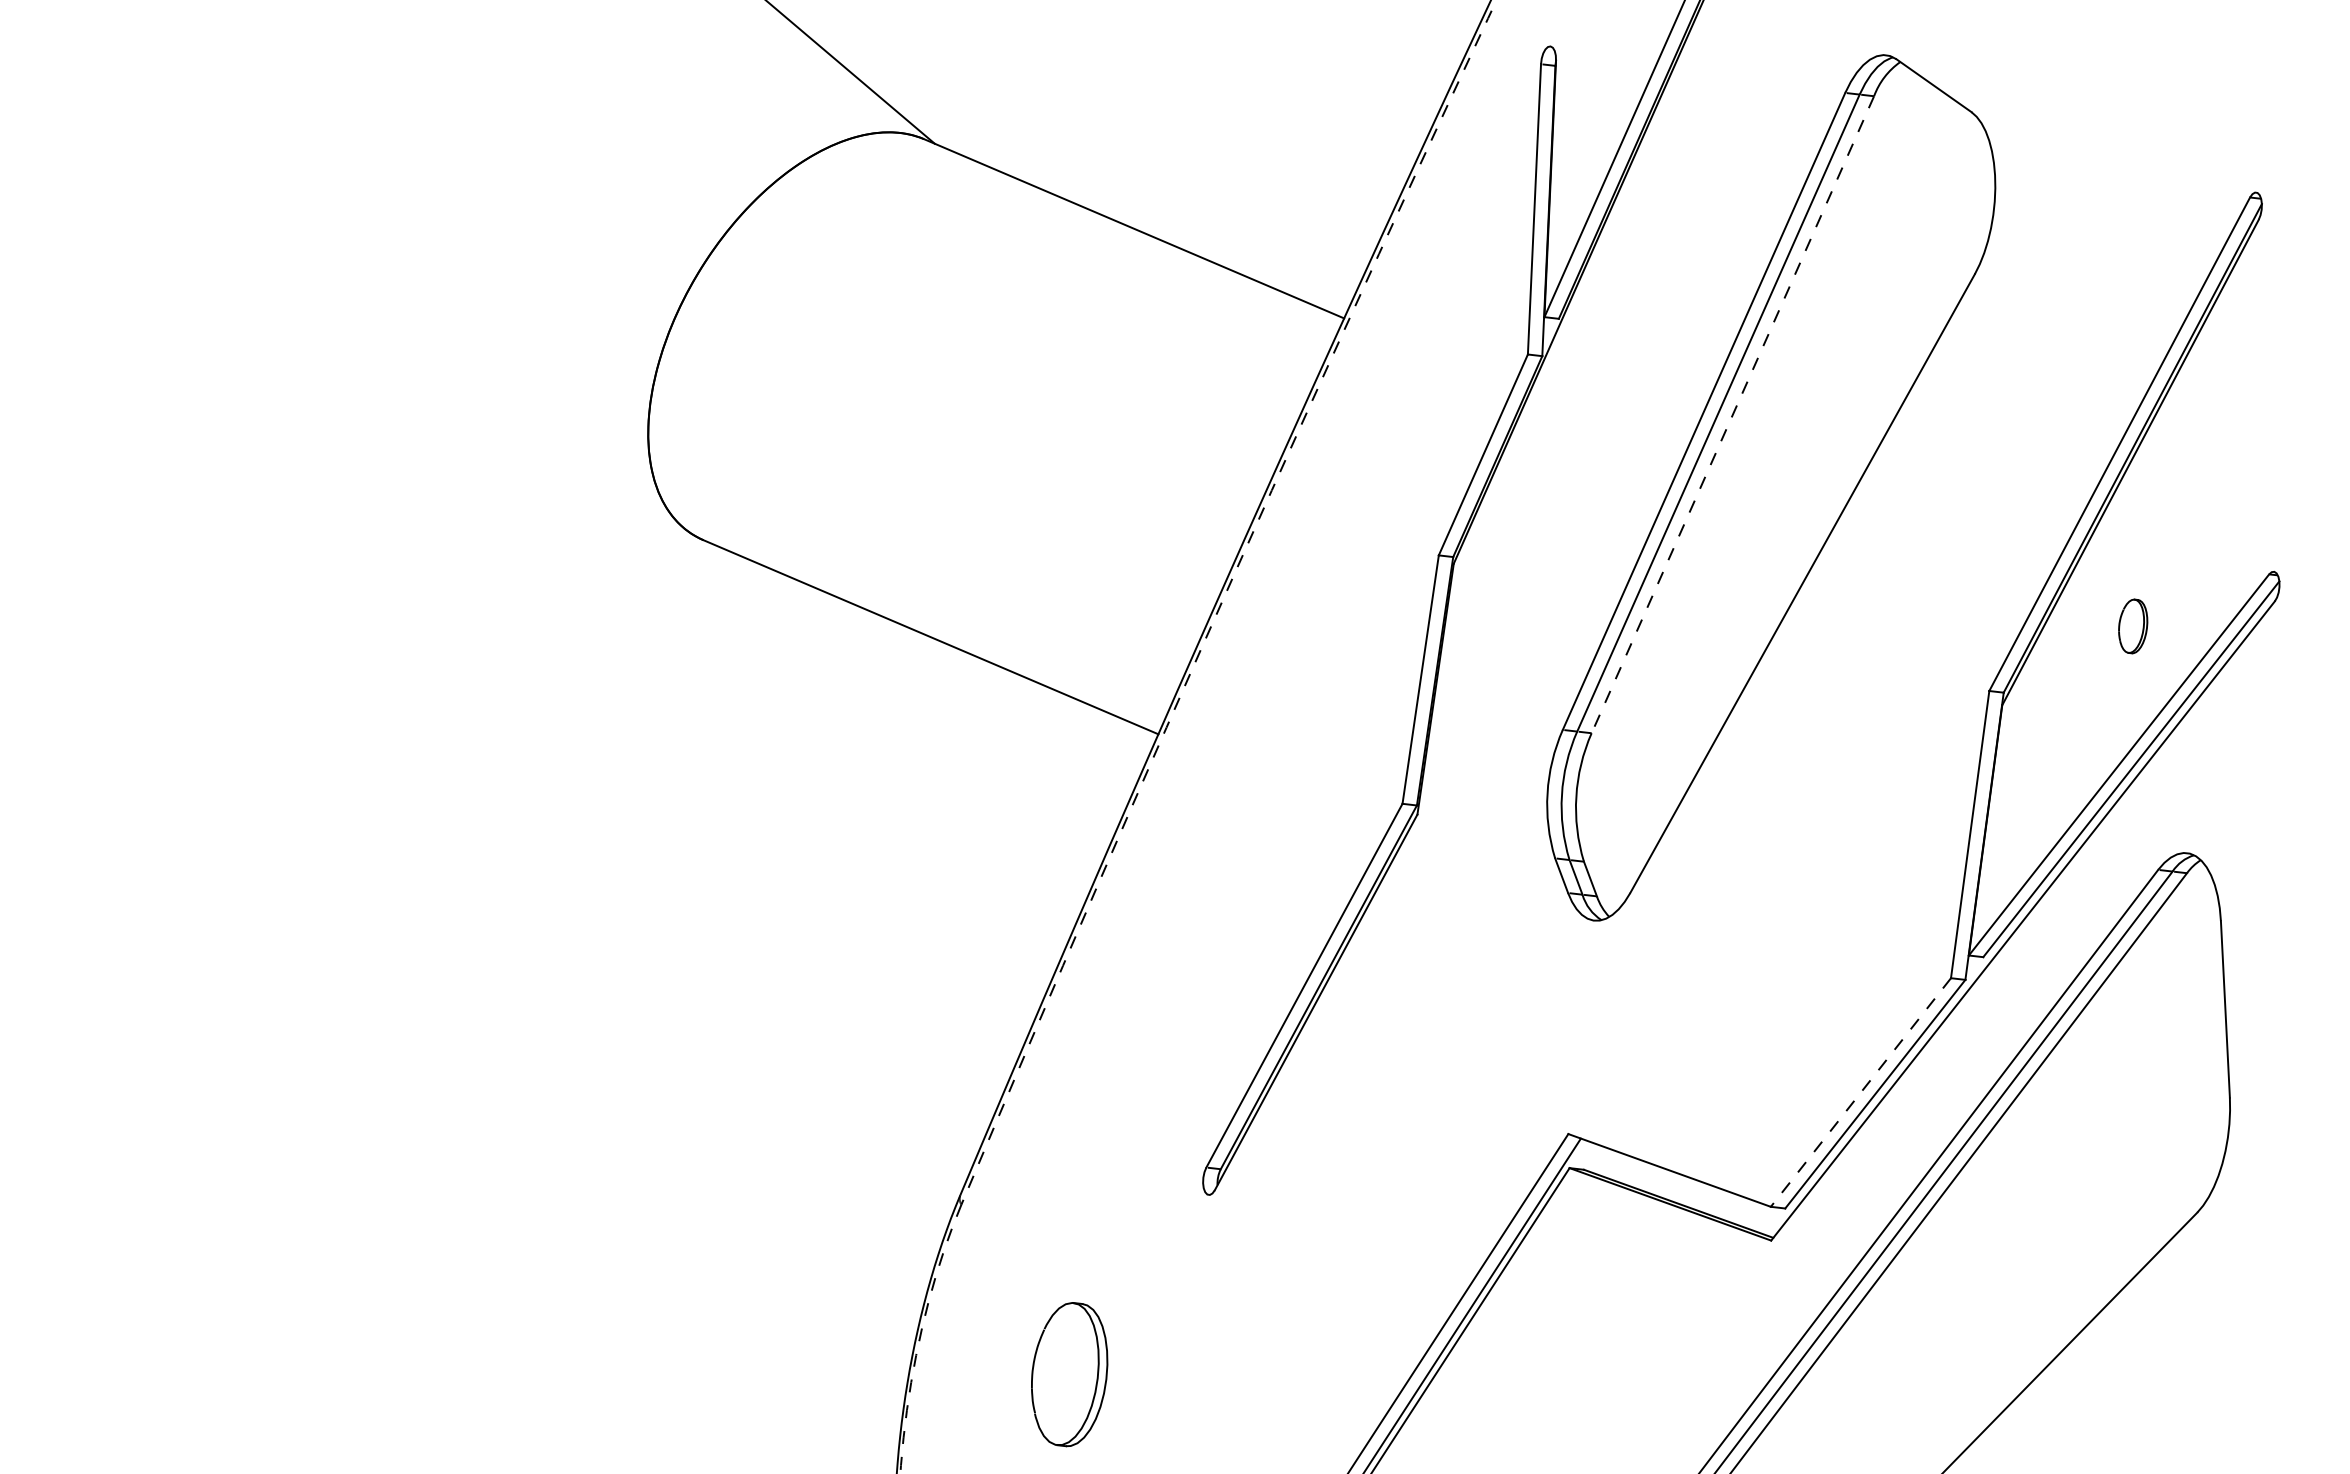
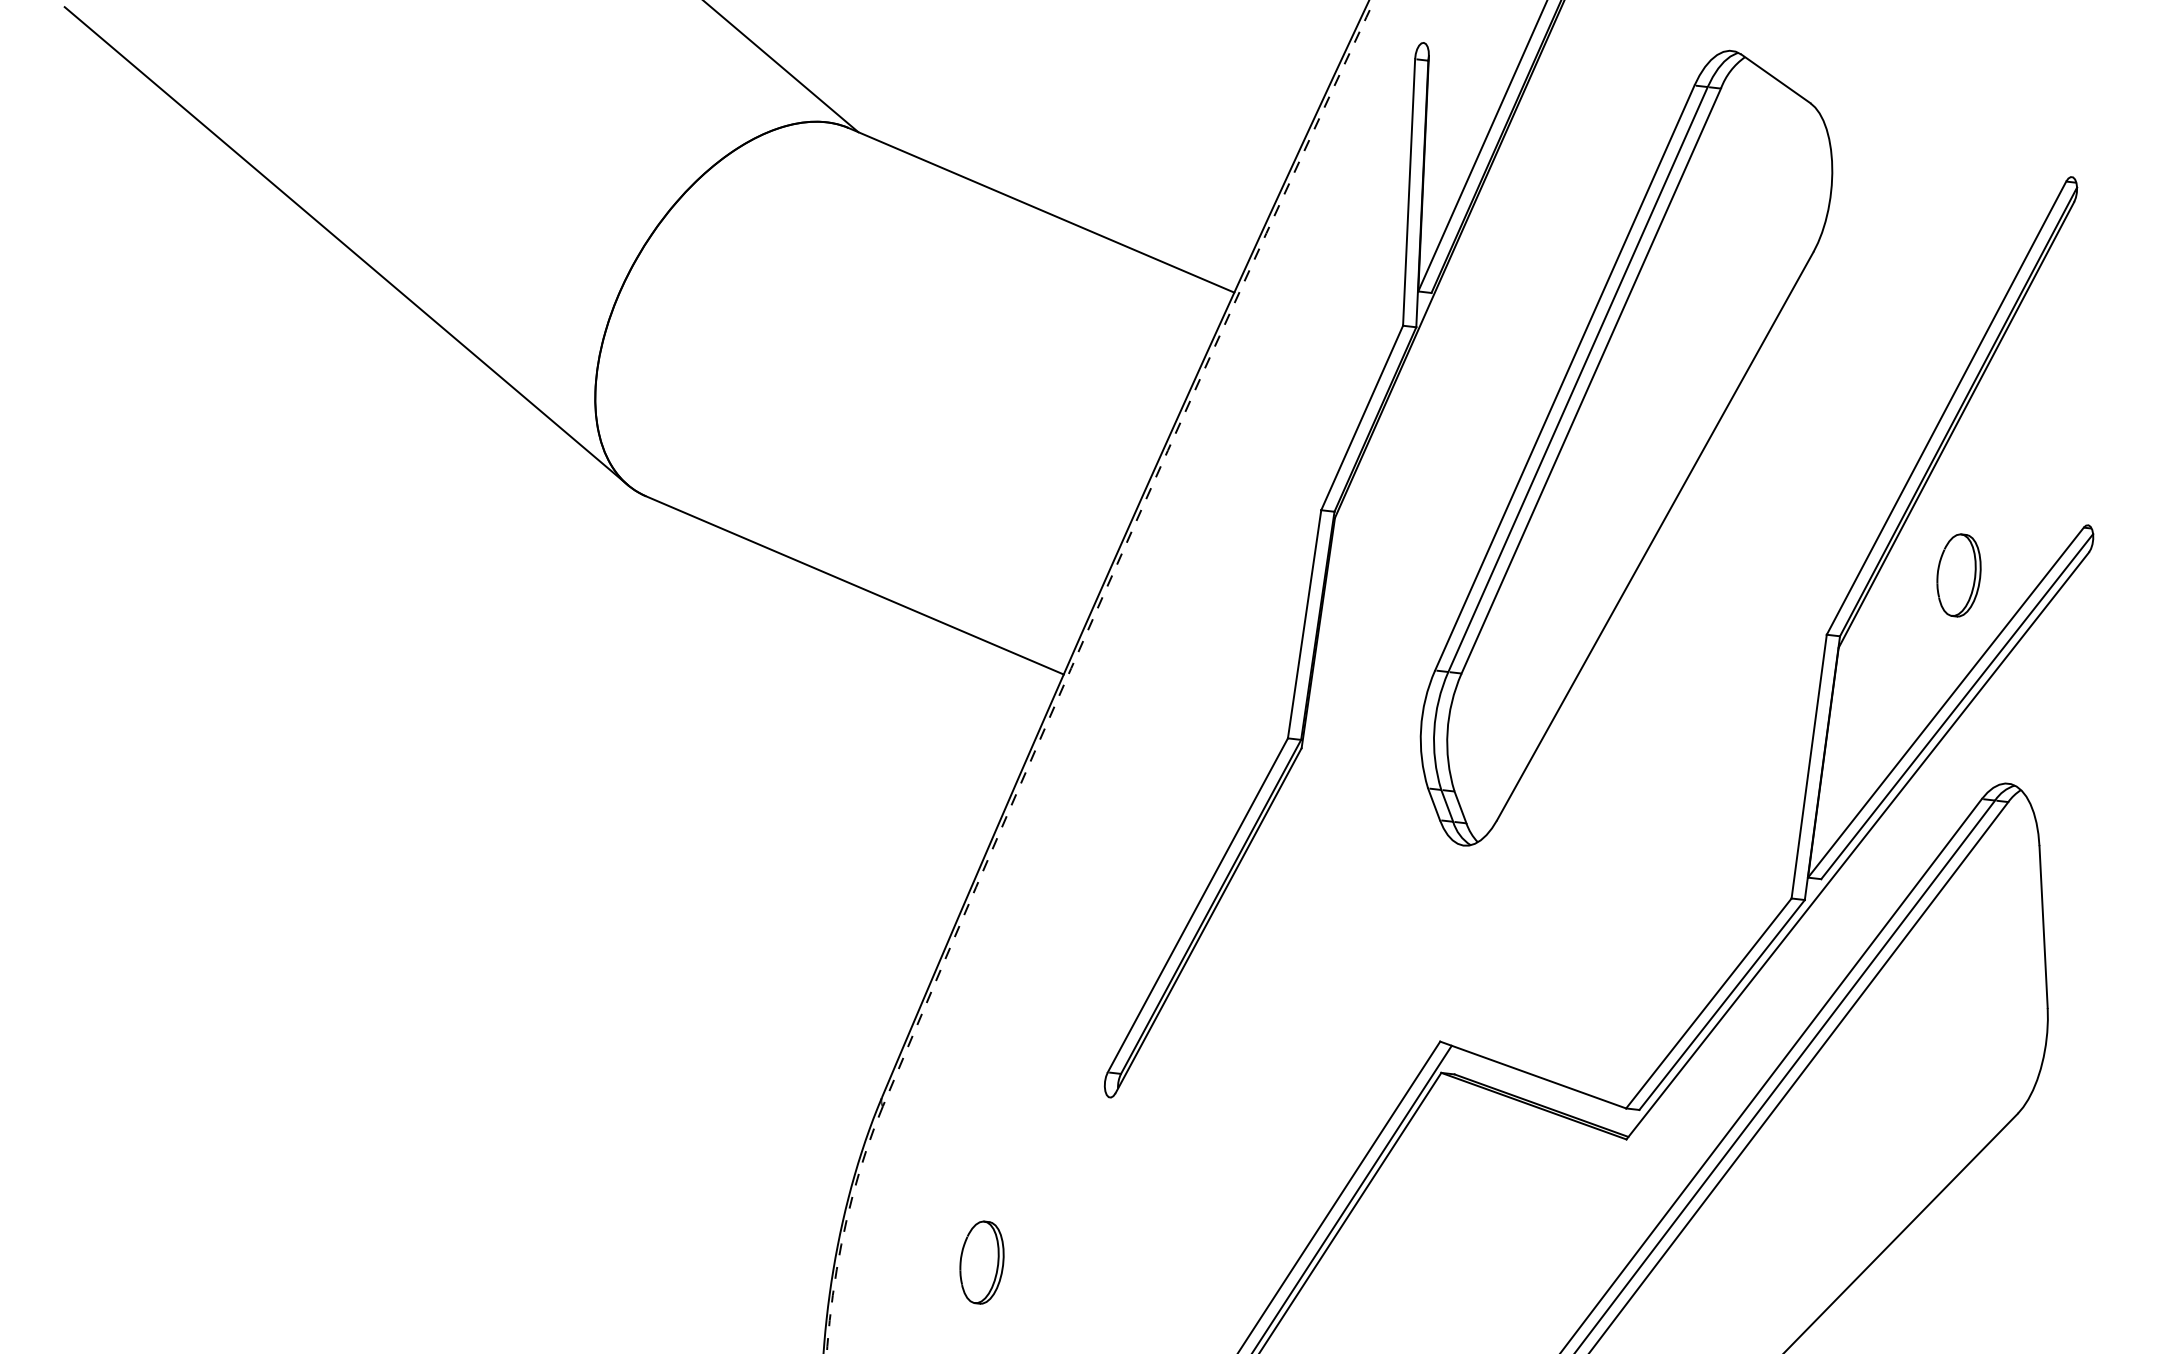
line: (376, 267) -> (345, 245), added
line: (1732, 415) -> (1590, 381), dashed -> solid
part: (2132, 626) -> (1958, 575), size x1.67
line: (1860, 1092) -> (1708, 1003), dashed -> solid
part: (1068, 1374) -> (981, 1262), size x0.62

